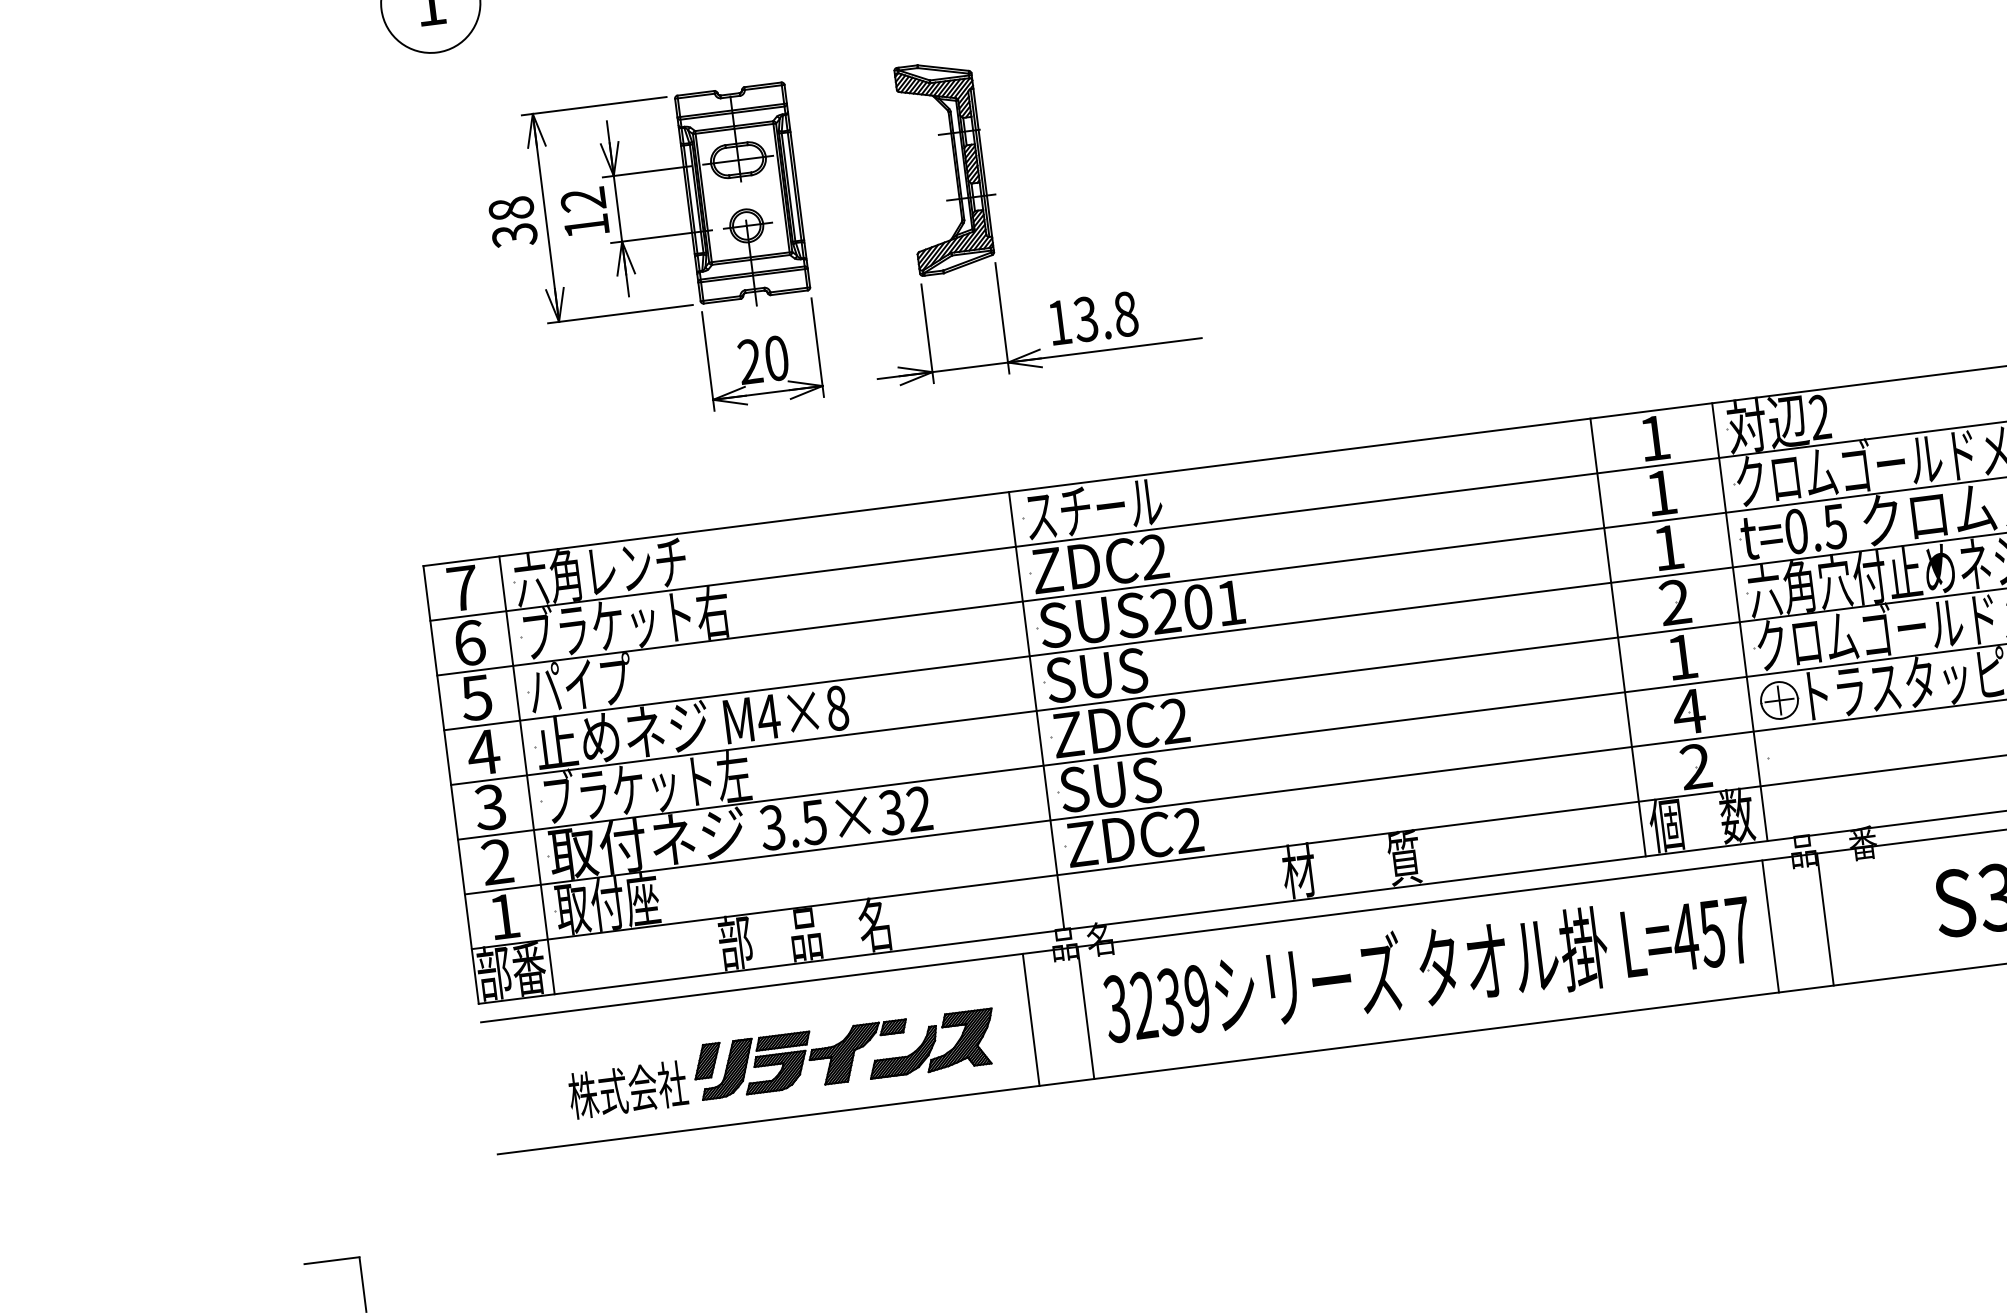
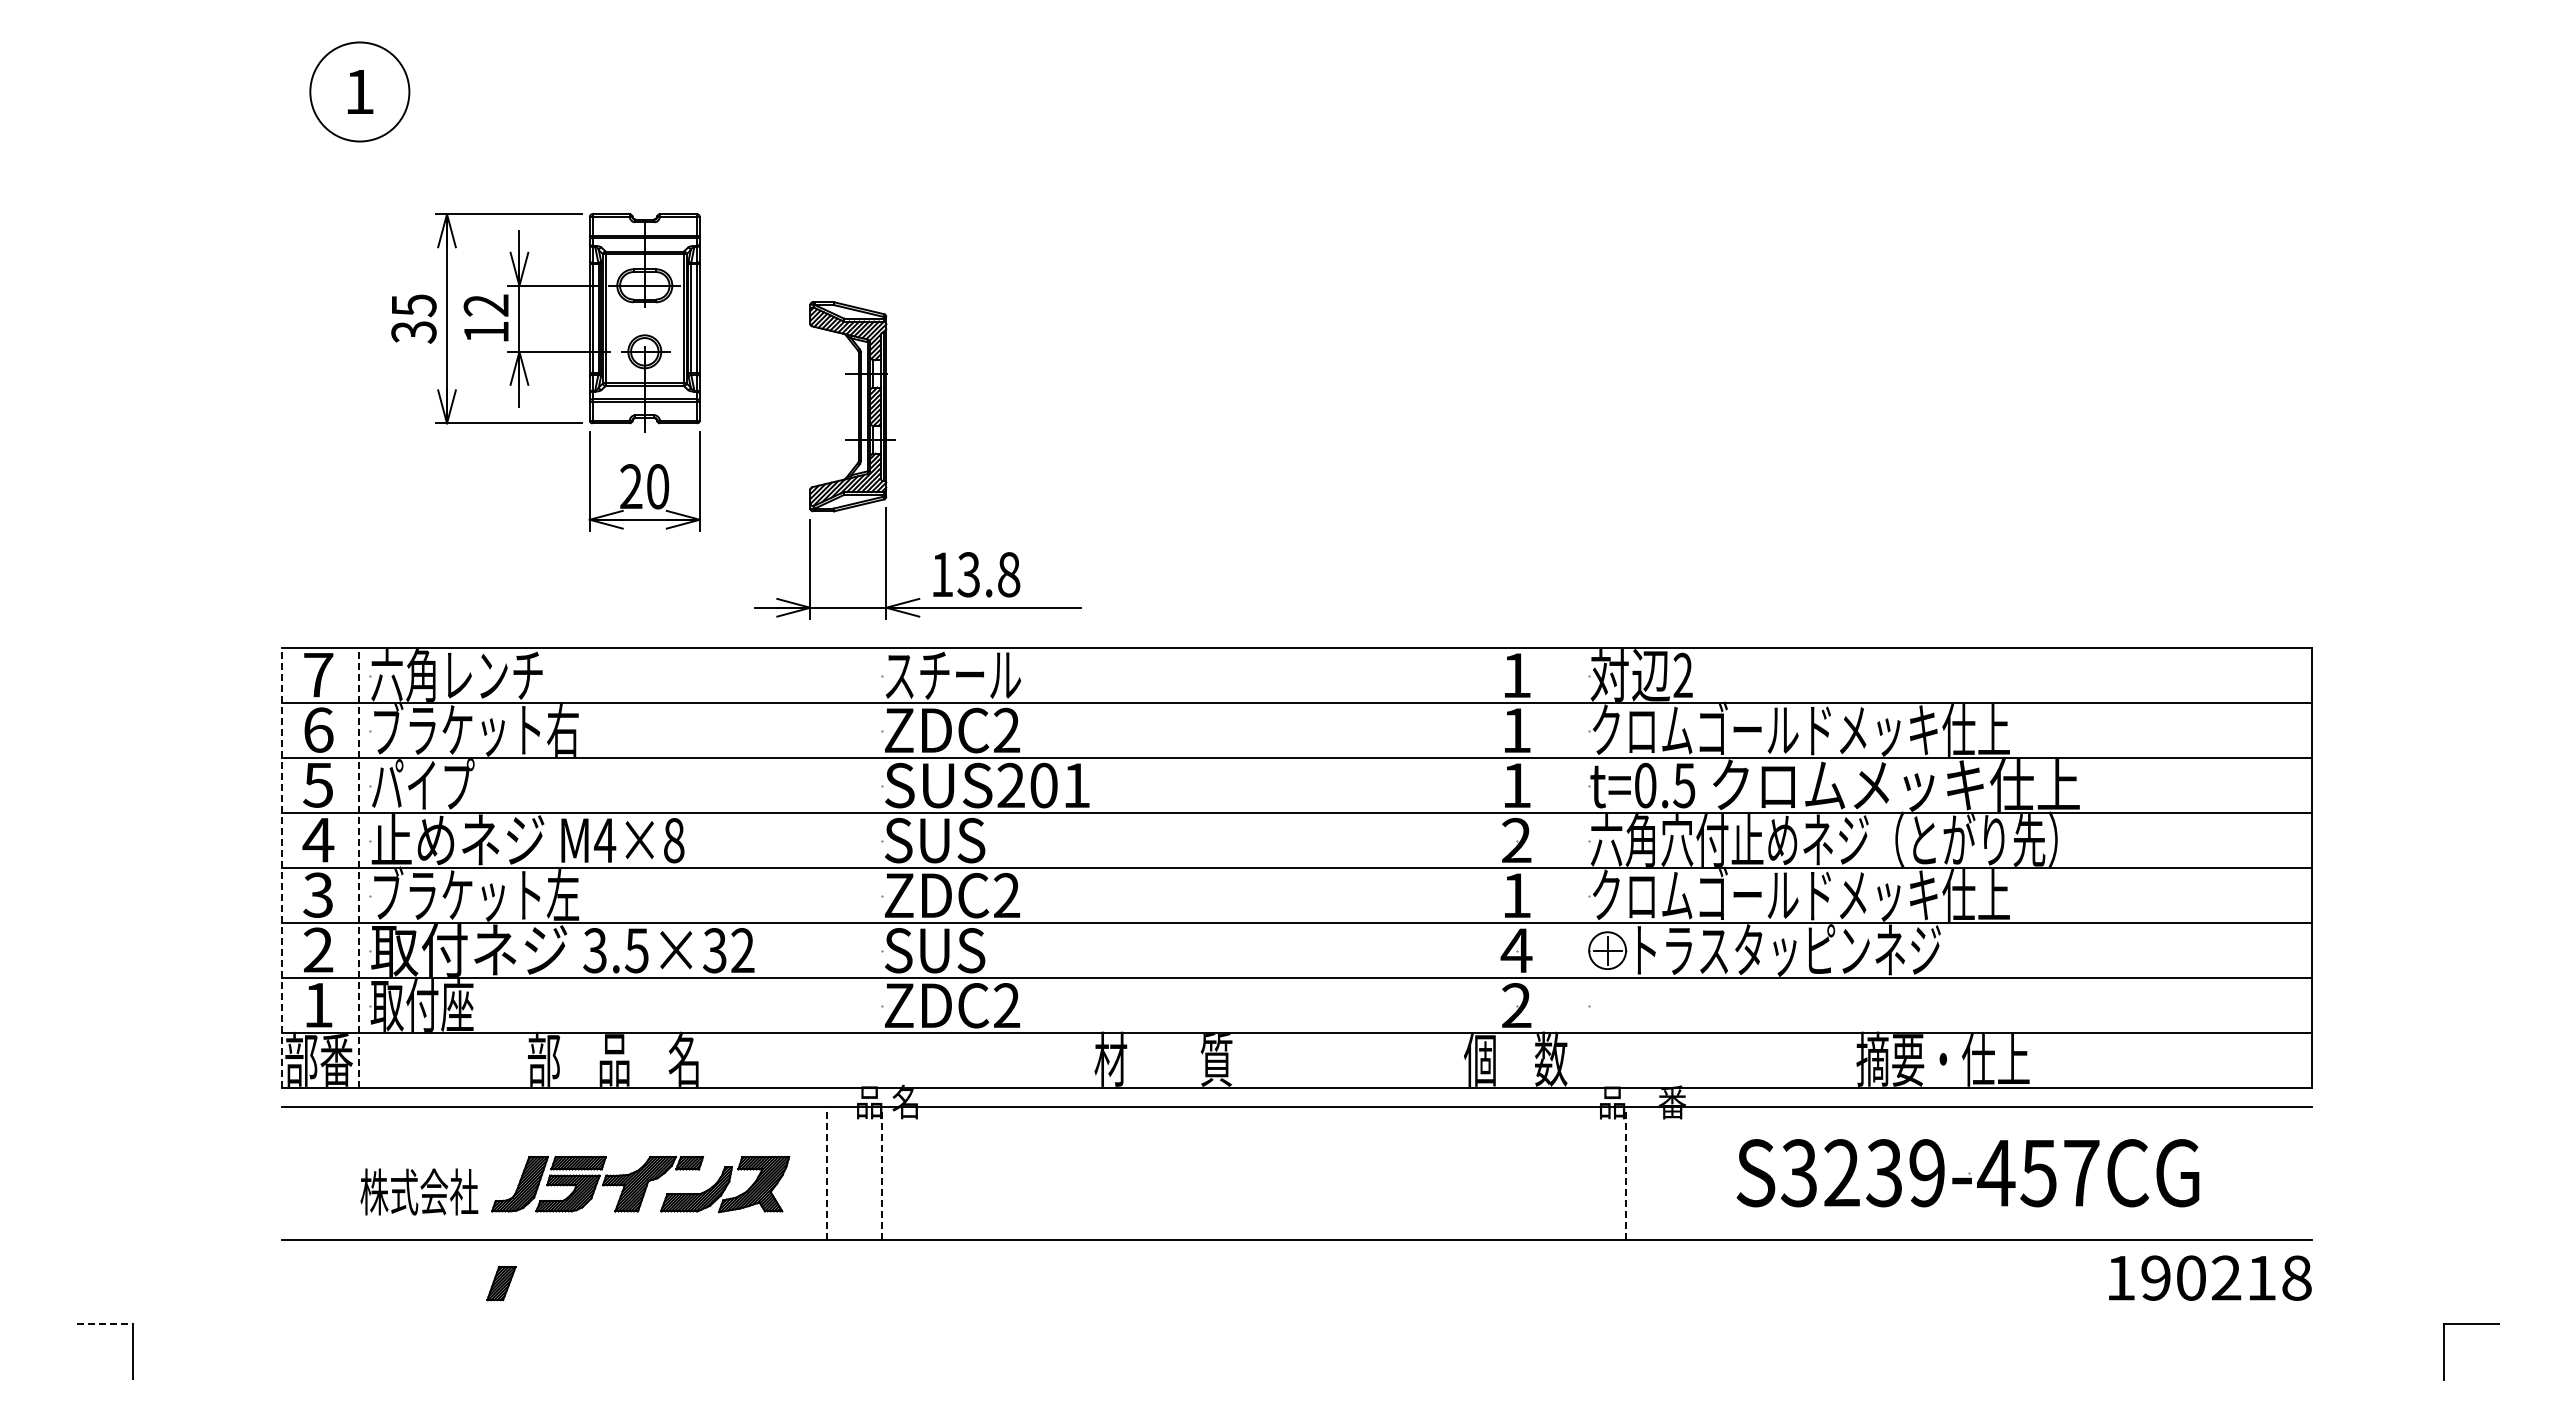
part: (996, 195) -> (895, 440), moved
text: (510, 208) -> (413, 305), 38 -> 35
line: (1740, 622) -> (1578, 868), removed
line: (1617, 637) -> (1455, 868), removed
line: (1037, 711) -> (871, 868), removed
line: (526, 774) -> (358, 867), solid -> dashed
line: (451, 784) -> (282, 867), solid -> dashed
line: (1825, 918) -> (1625, 1172), solid -> dashed
line: (1770, 925) -> (1570, 1172), removed
part: (1427, 968) -> (1225, 1171), removed
line: (1086, 1012) -> (882, 1172), solid -> dashed
line: (1031, 1019) -> (827, 1172), solid -> dashed
part: (707, 1061) -> (501, 1283), moved
line: (331, 1261) -> (104, 1324), solid -> dashed

